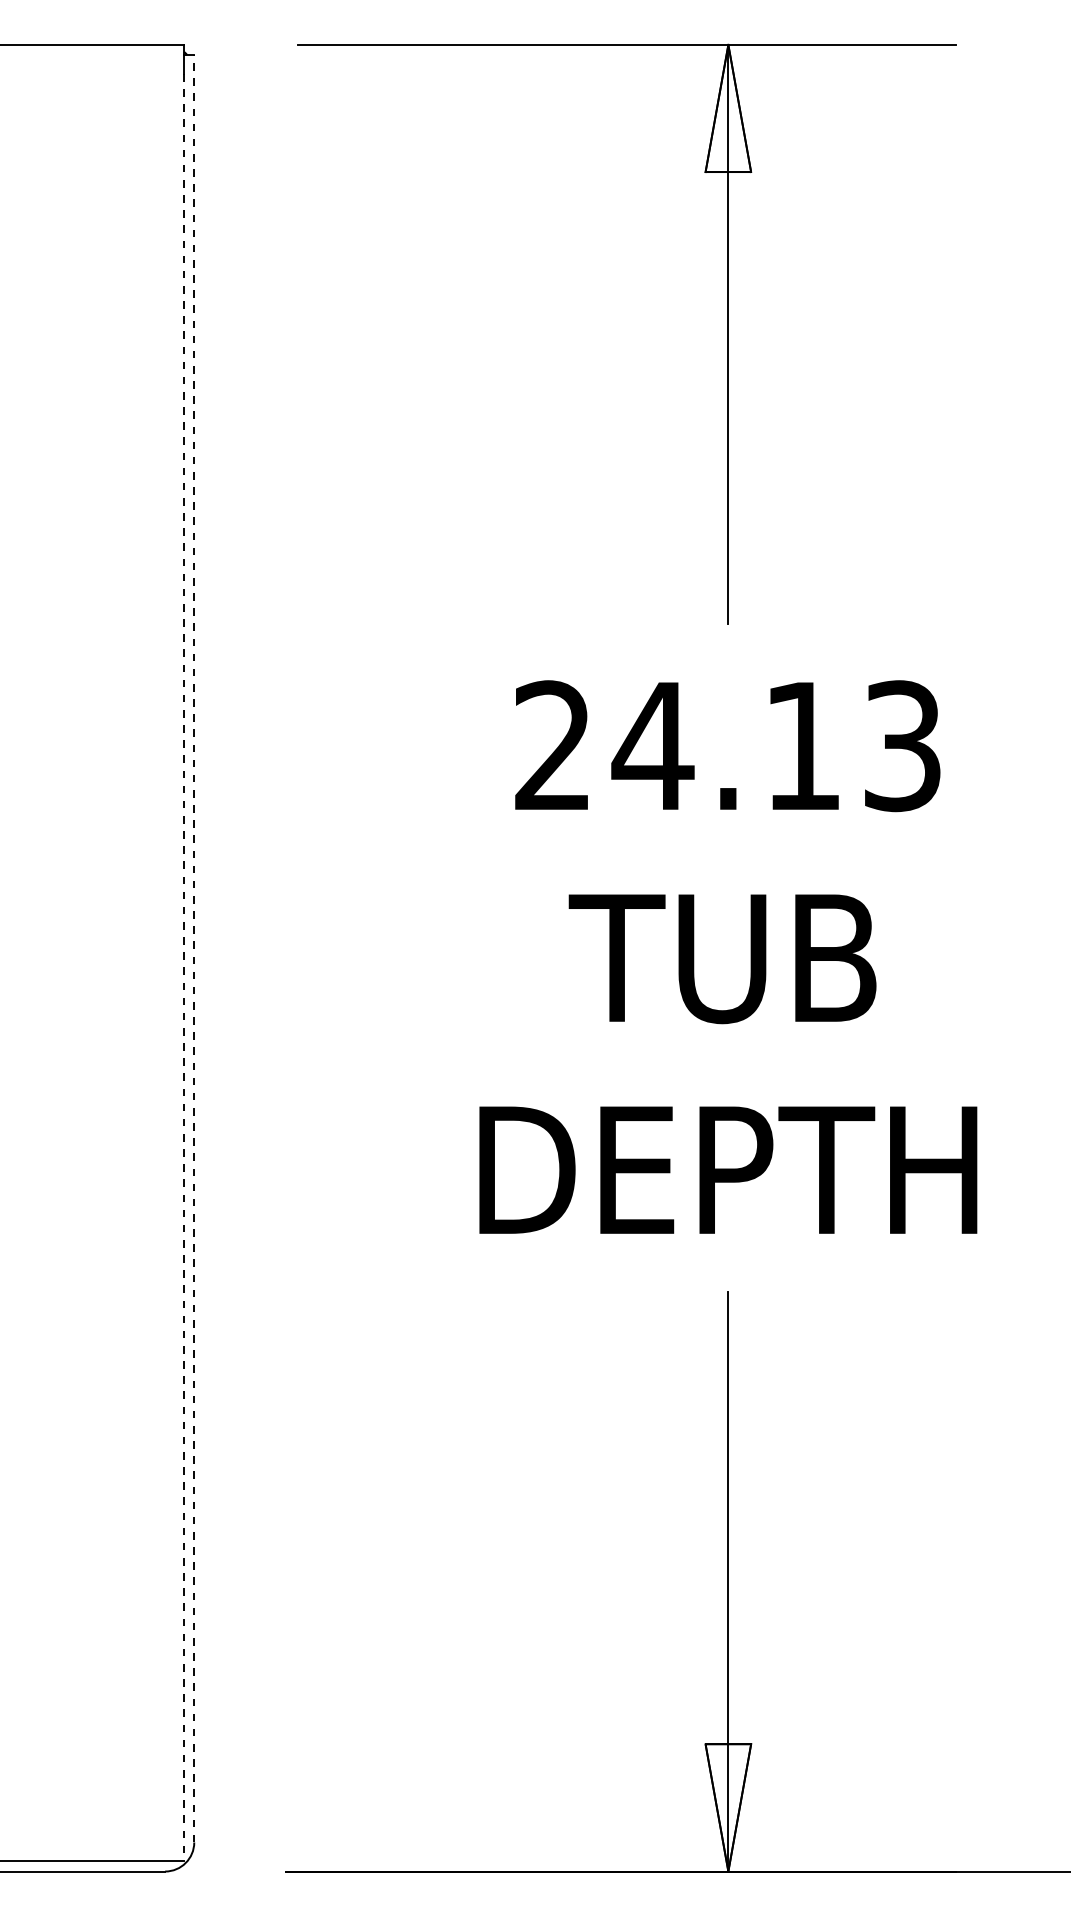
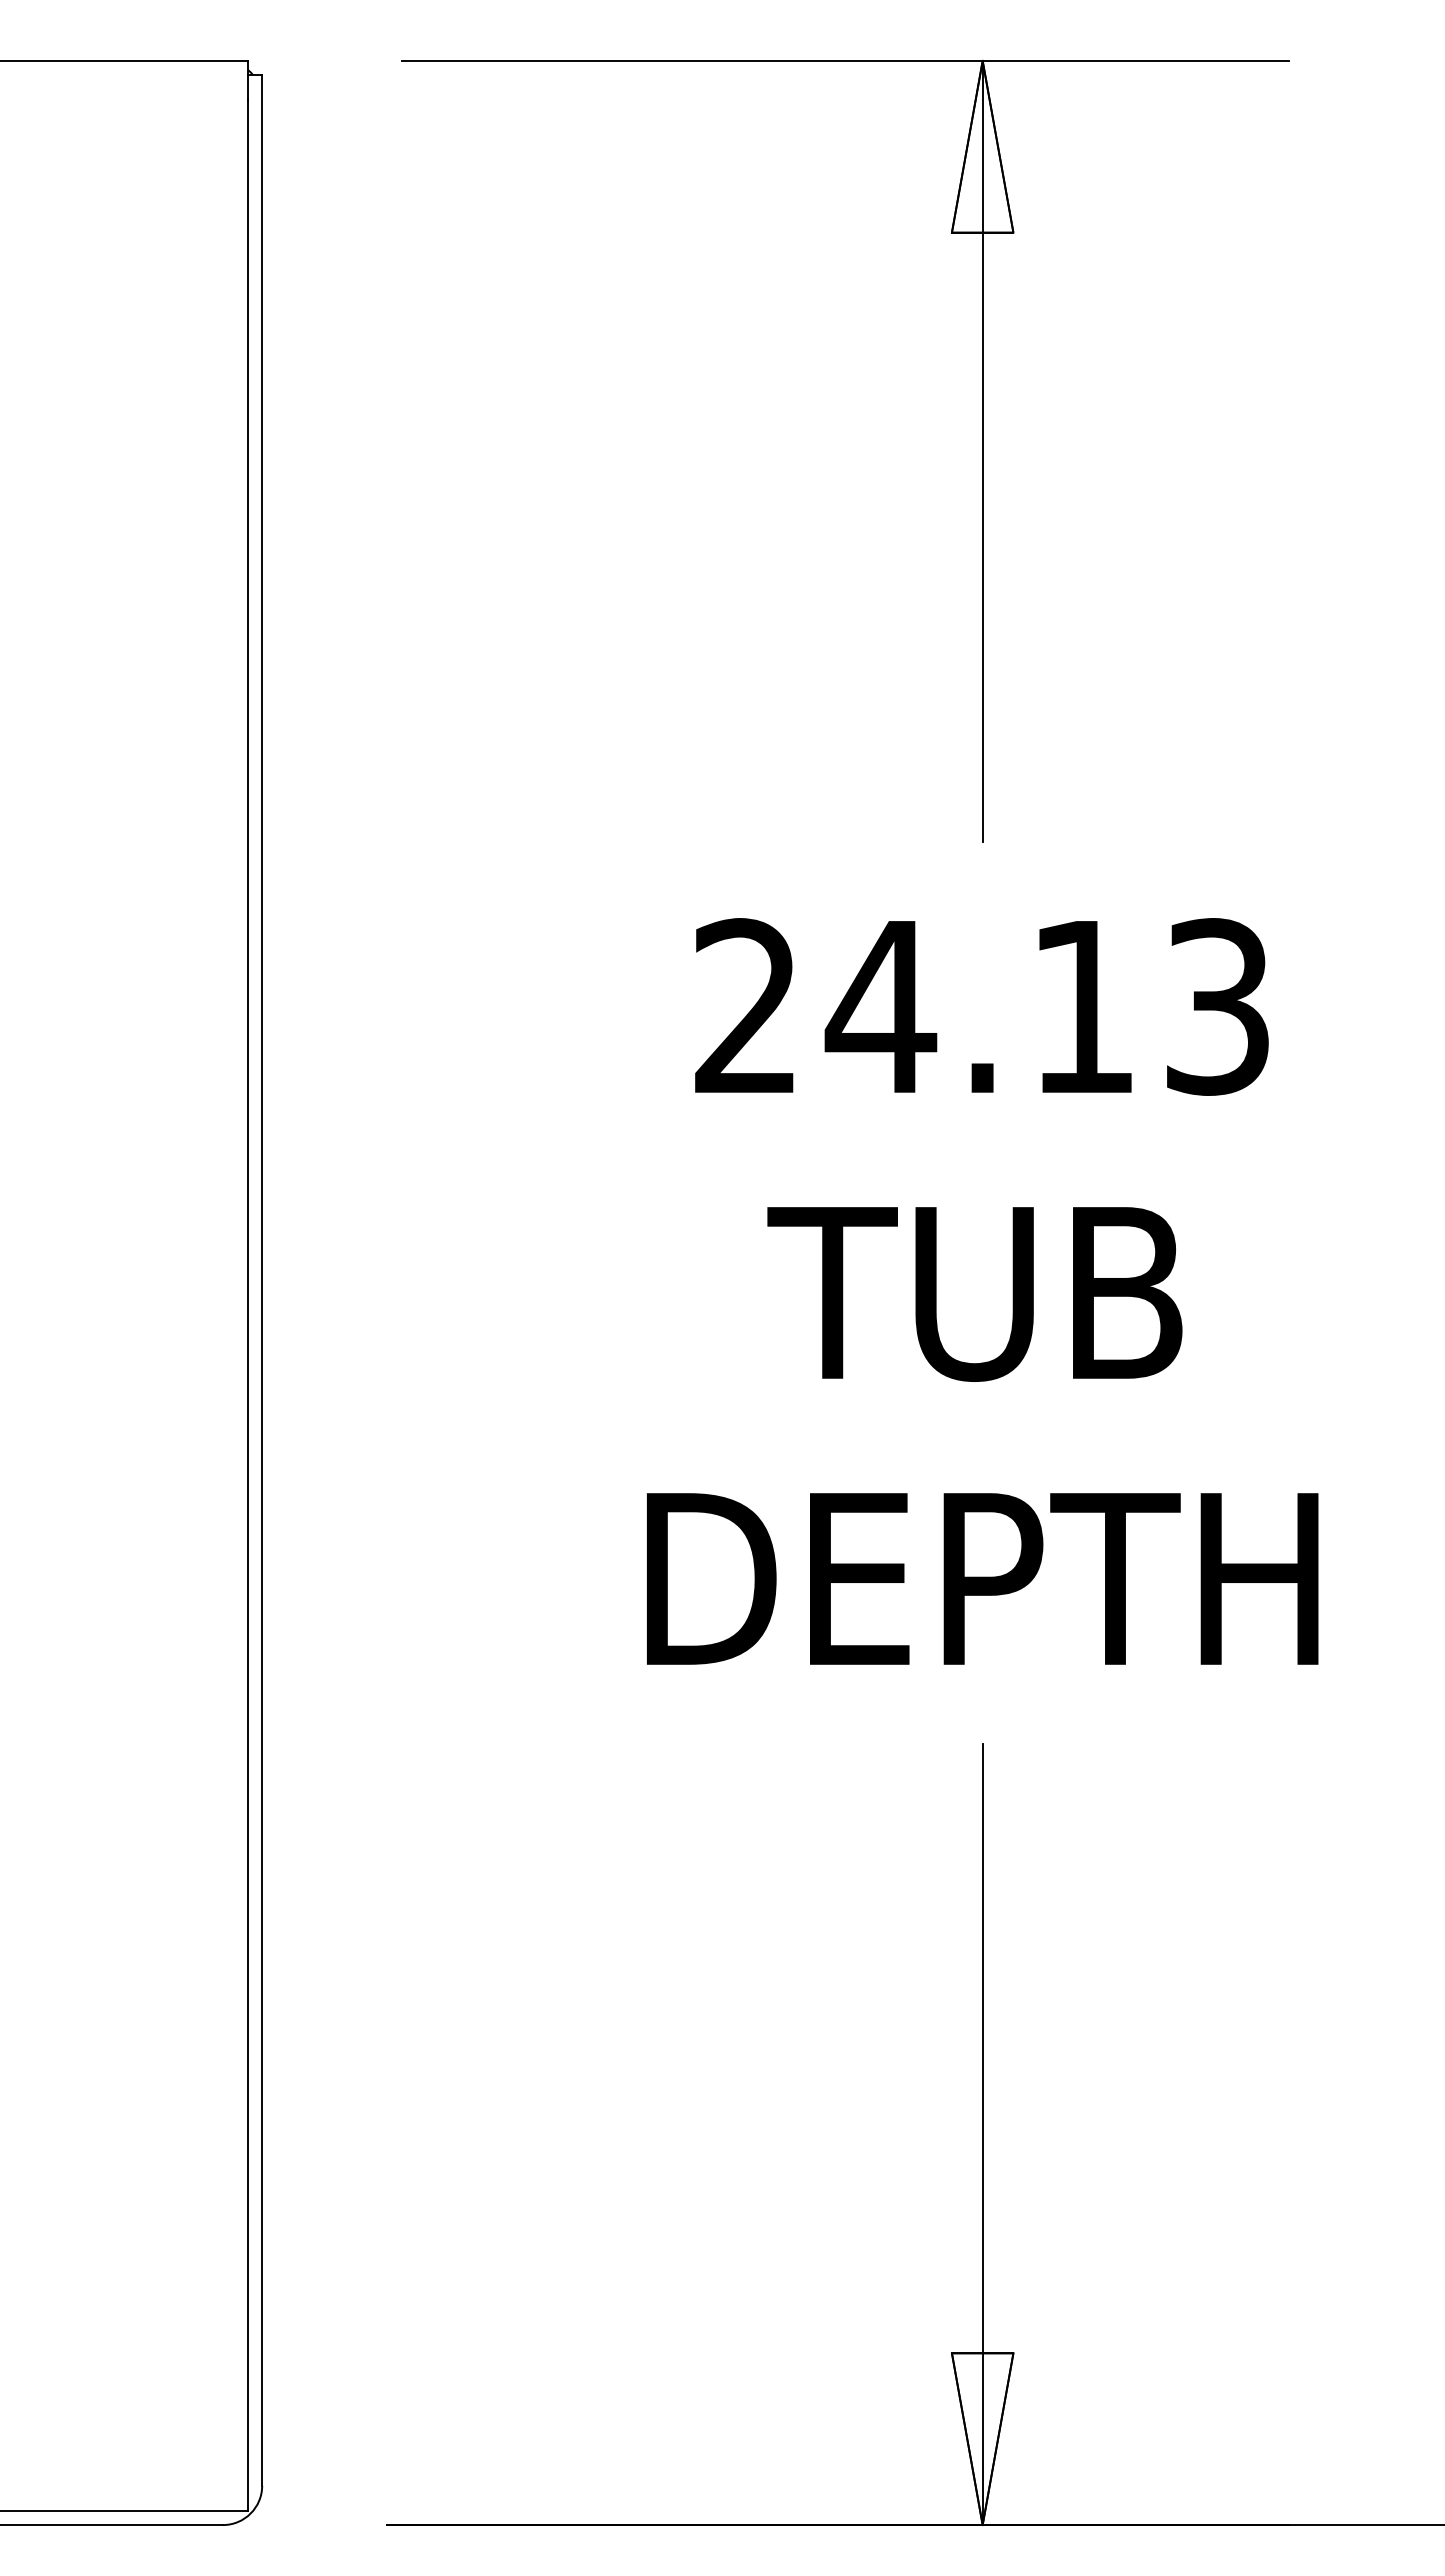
line: (194, 948) -> (262, 1280), dashed -> solid
line: (184, 967) -> (248, 1305), dashed -> solid

